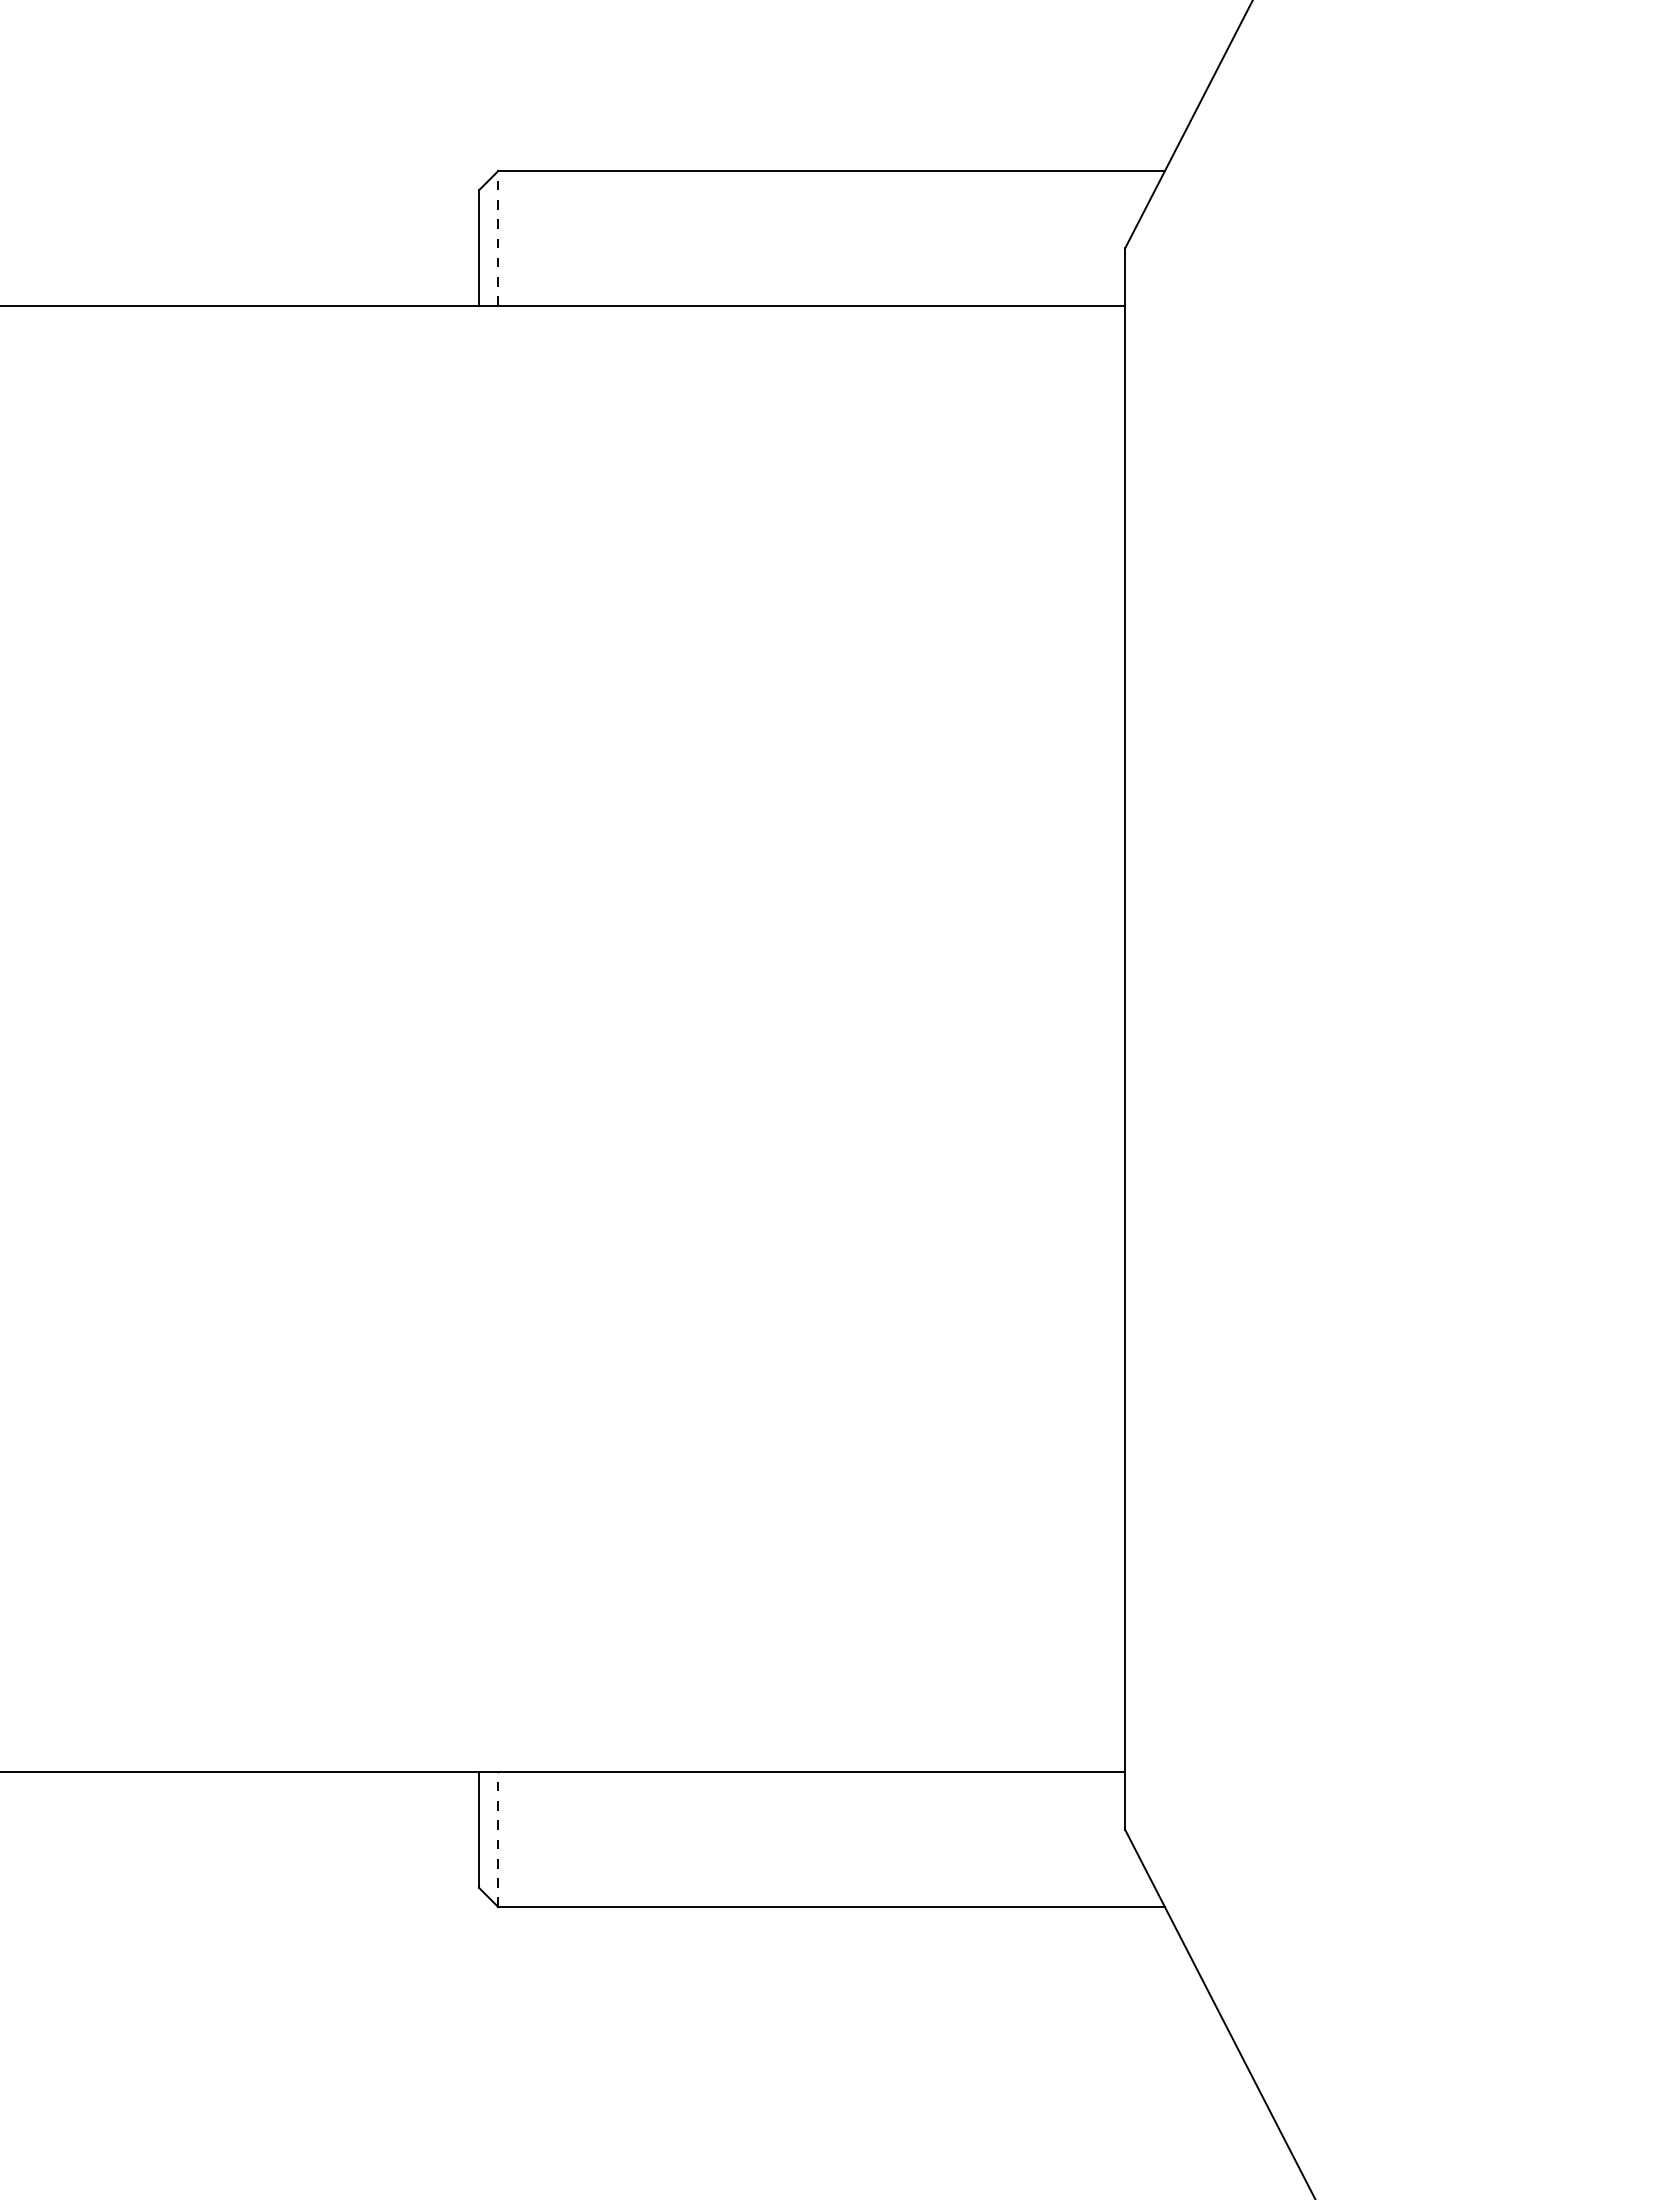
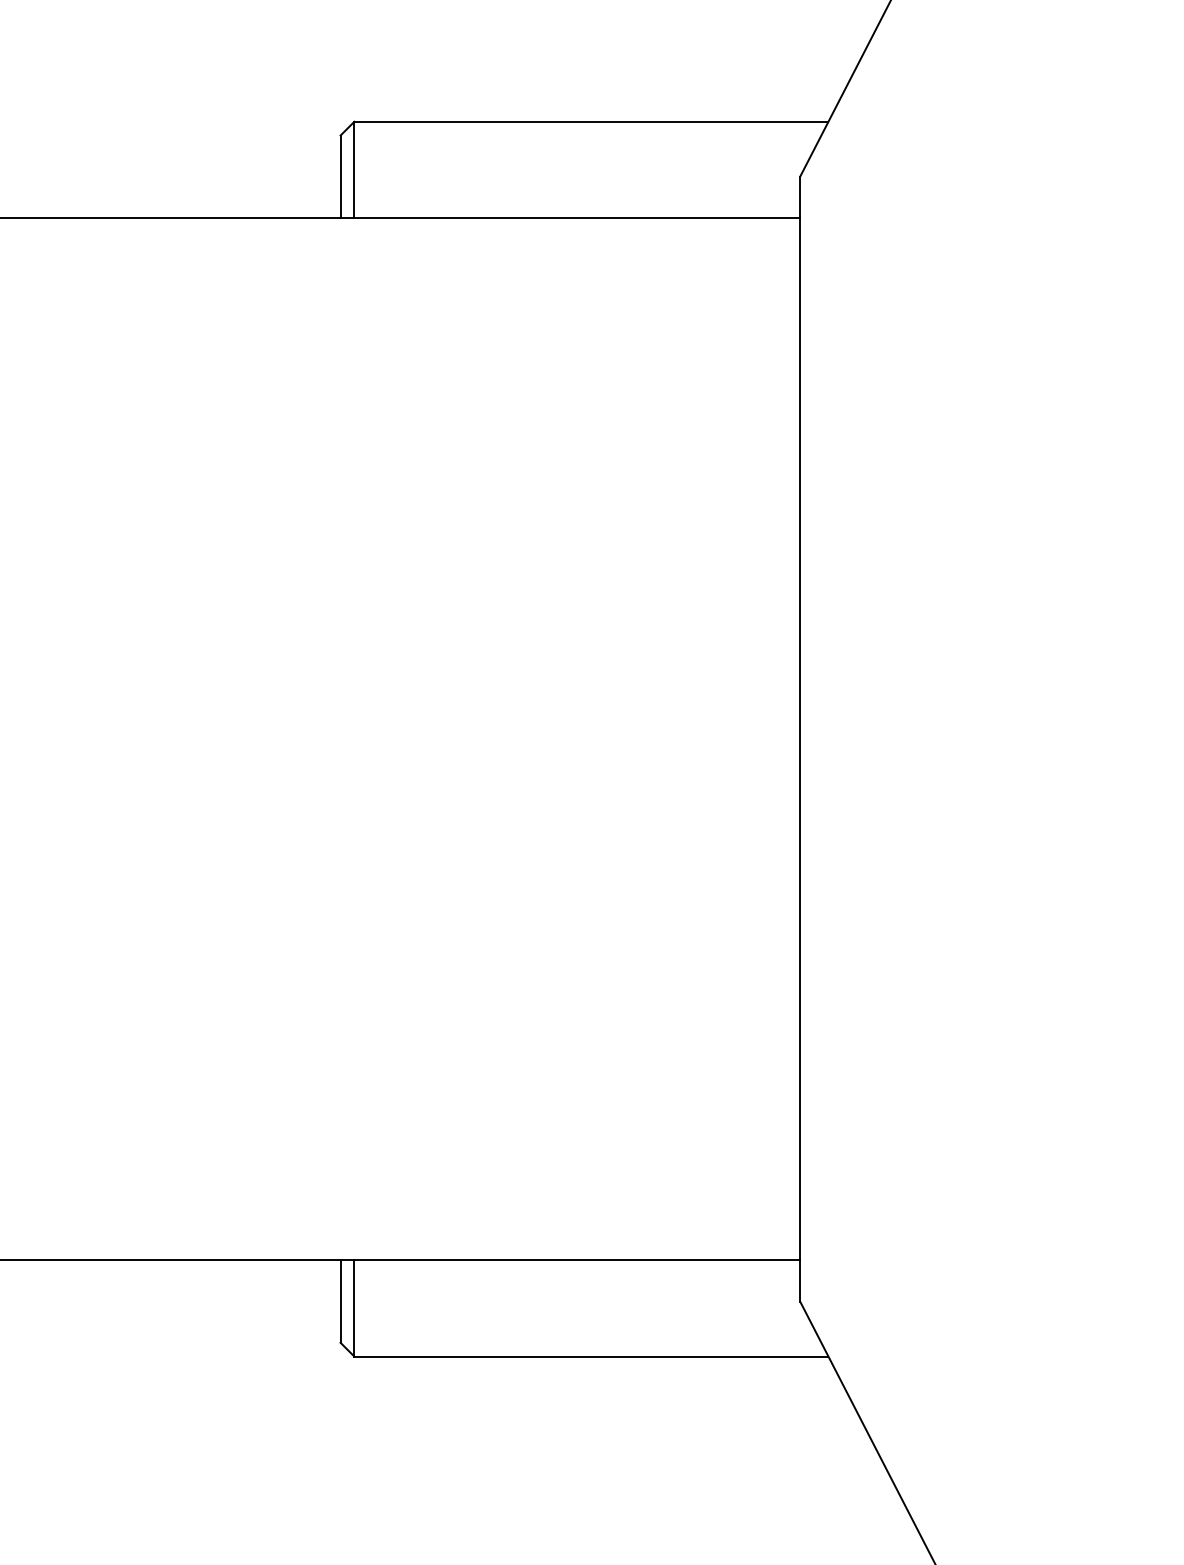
line: (498, 238) -> (354, 169), dashed -> solid
line: (498, 1839) -> (354, 1308), dashed -> solid

